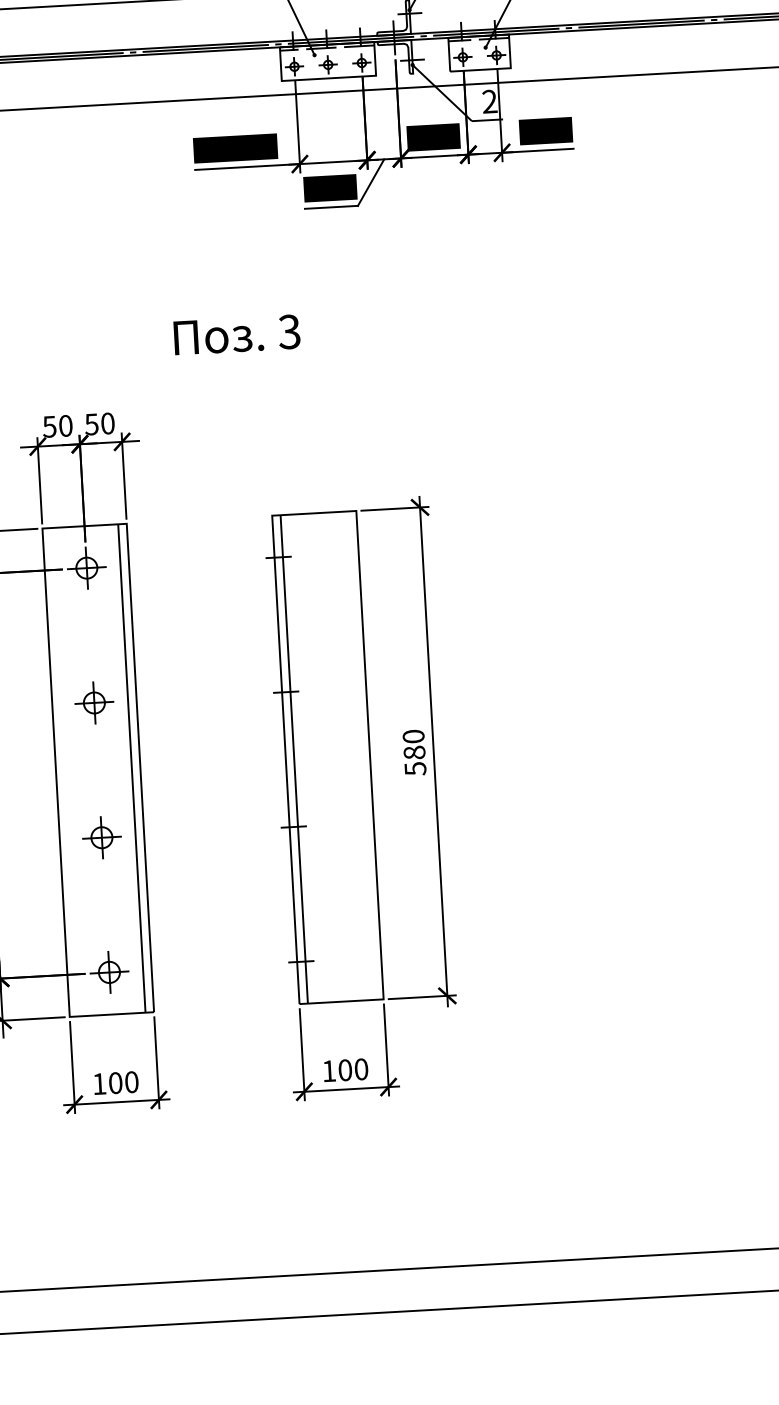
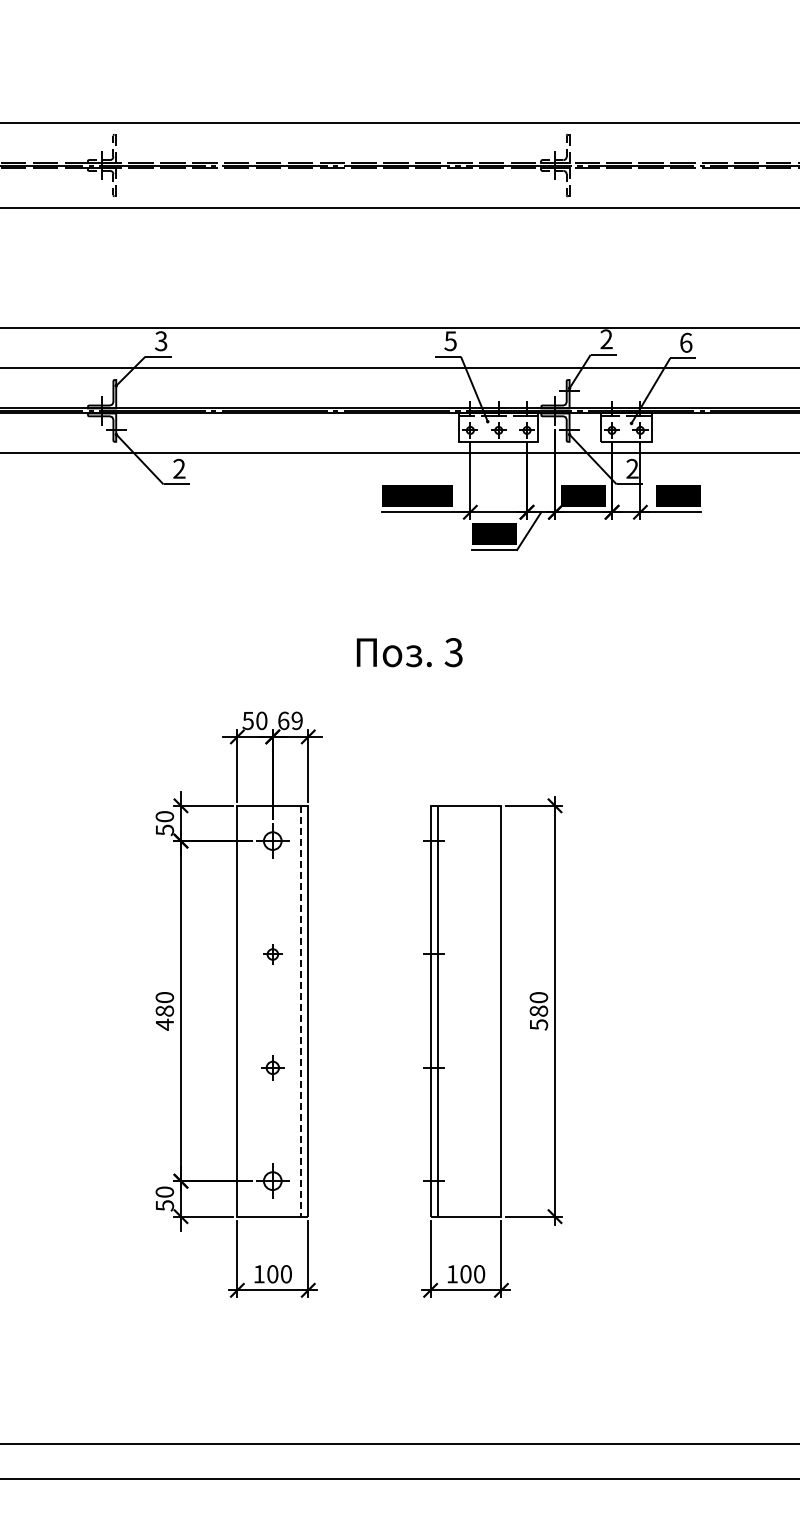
text: (98, 423) -> (289, 720), 50 -> 69
part: (94, 702) -> (272, 954), size x0.6
line: (132, 768) -> (301, 1011), solid -> dashed
part: (101, 837) -> (272, 1067), size x0.7

